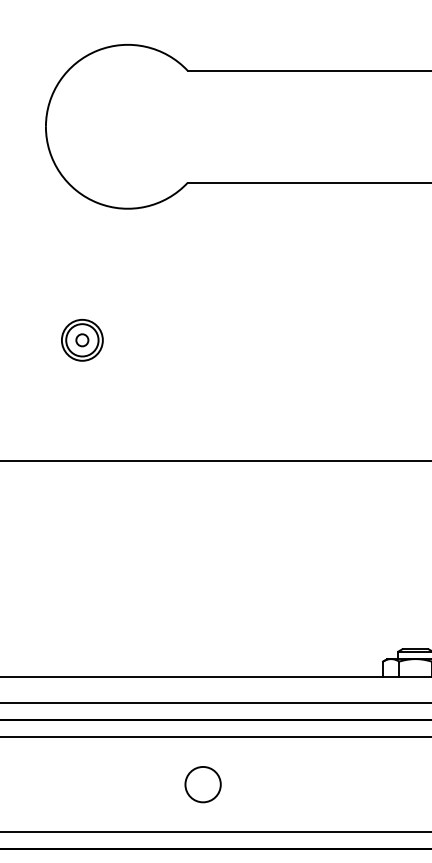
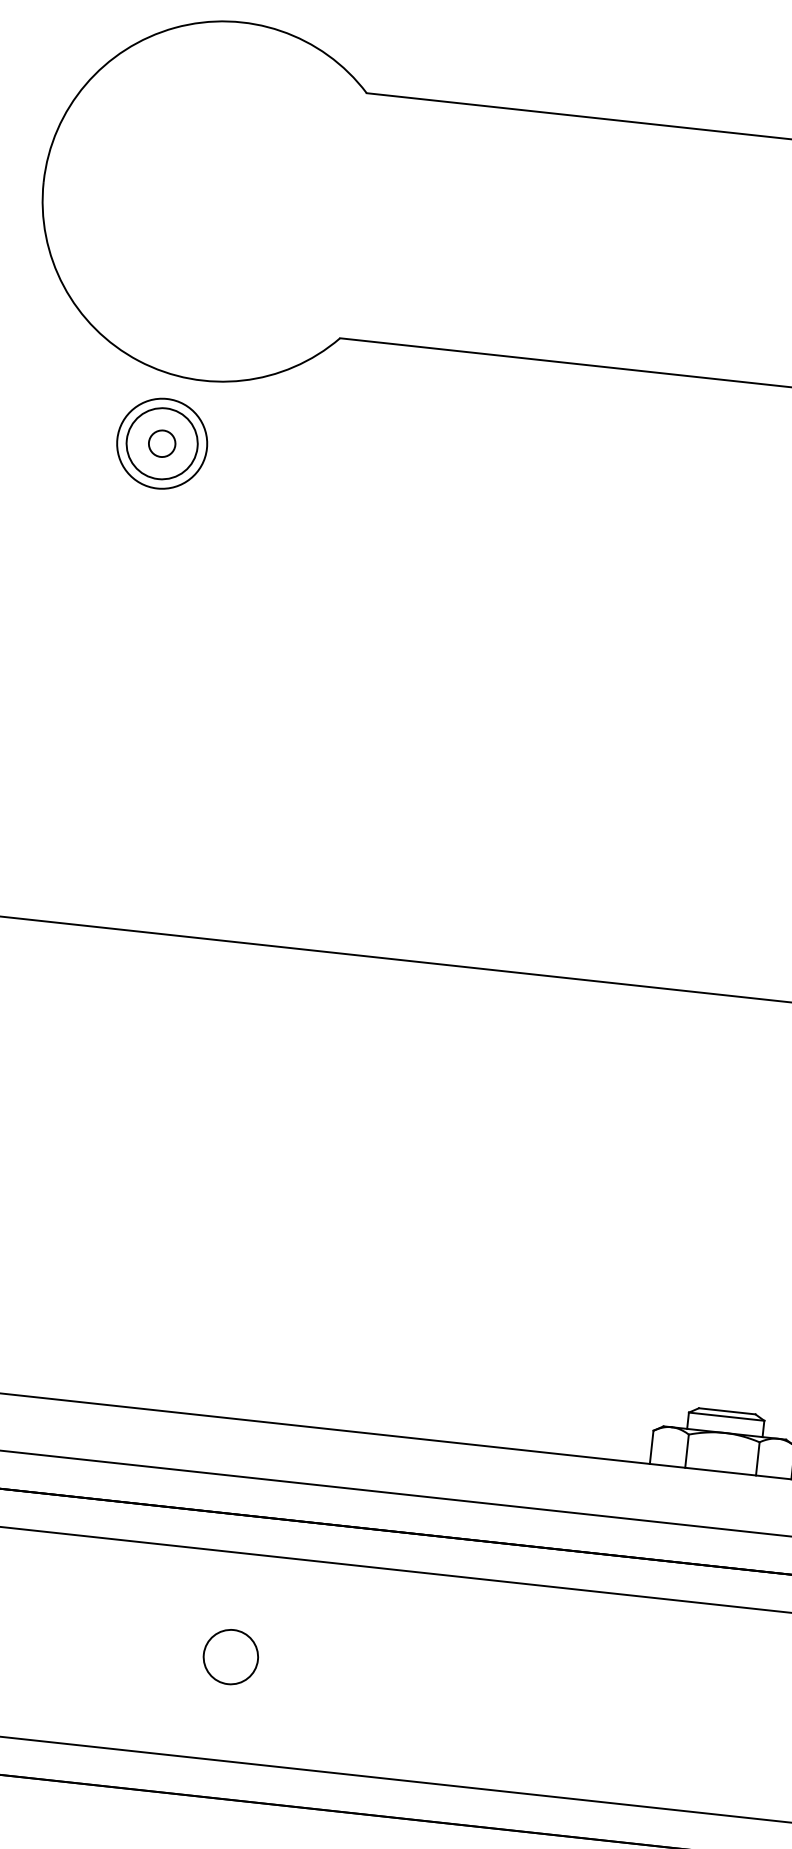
part: (82, 340) -> (162, 444), moved
circle: (202, 784) -> (229, 1656), size x0.7

